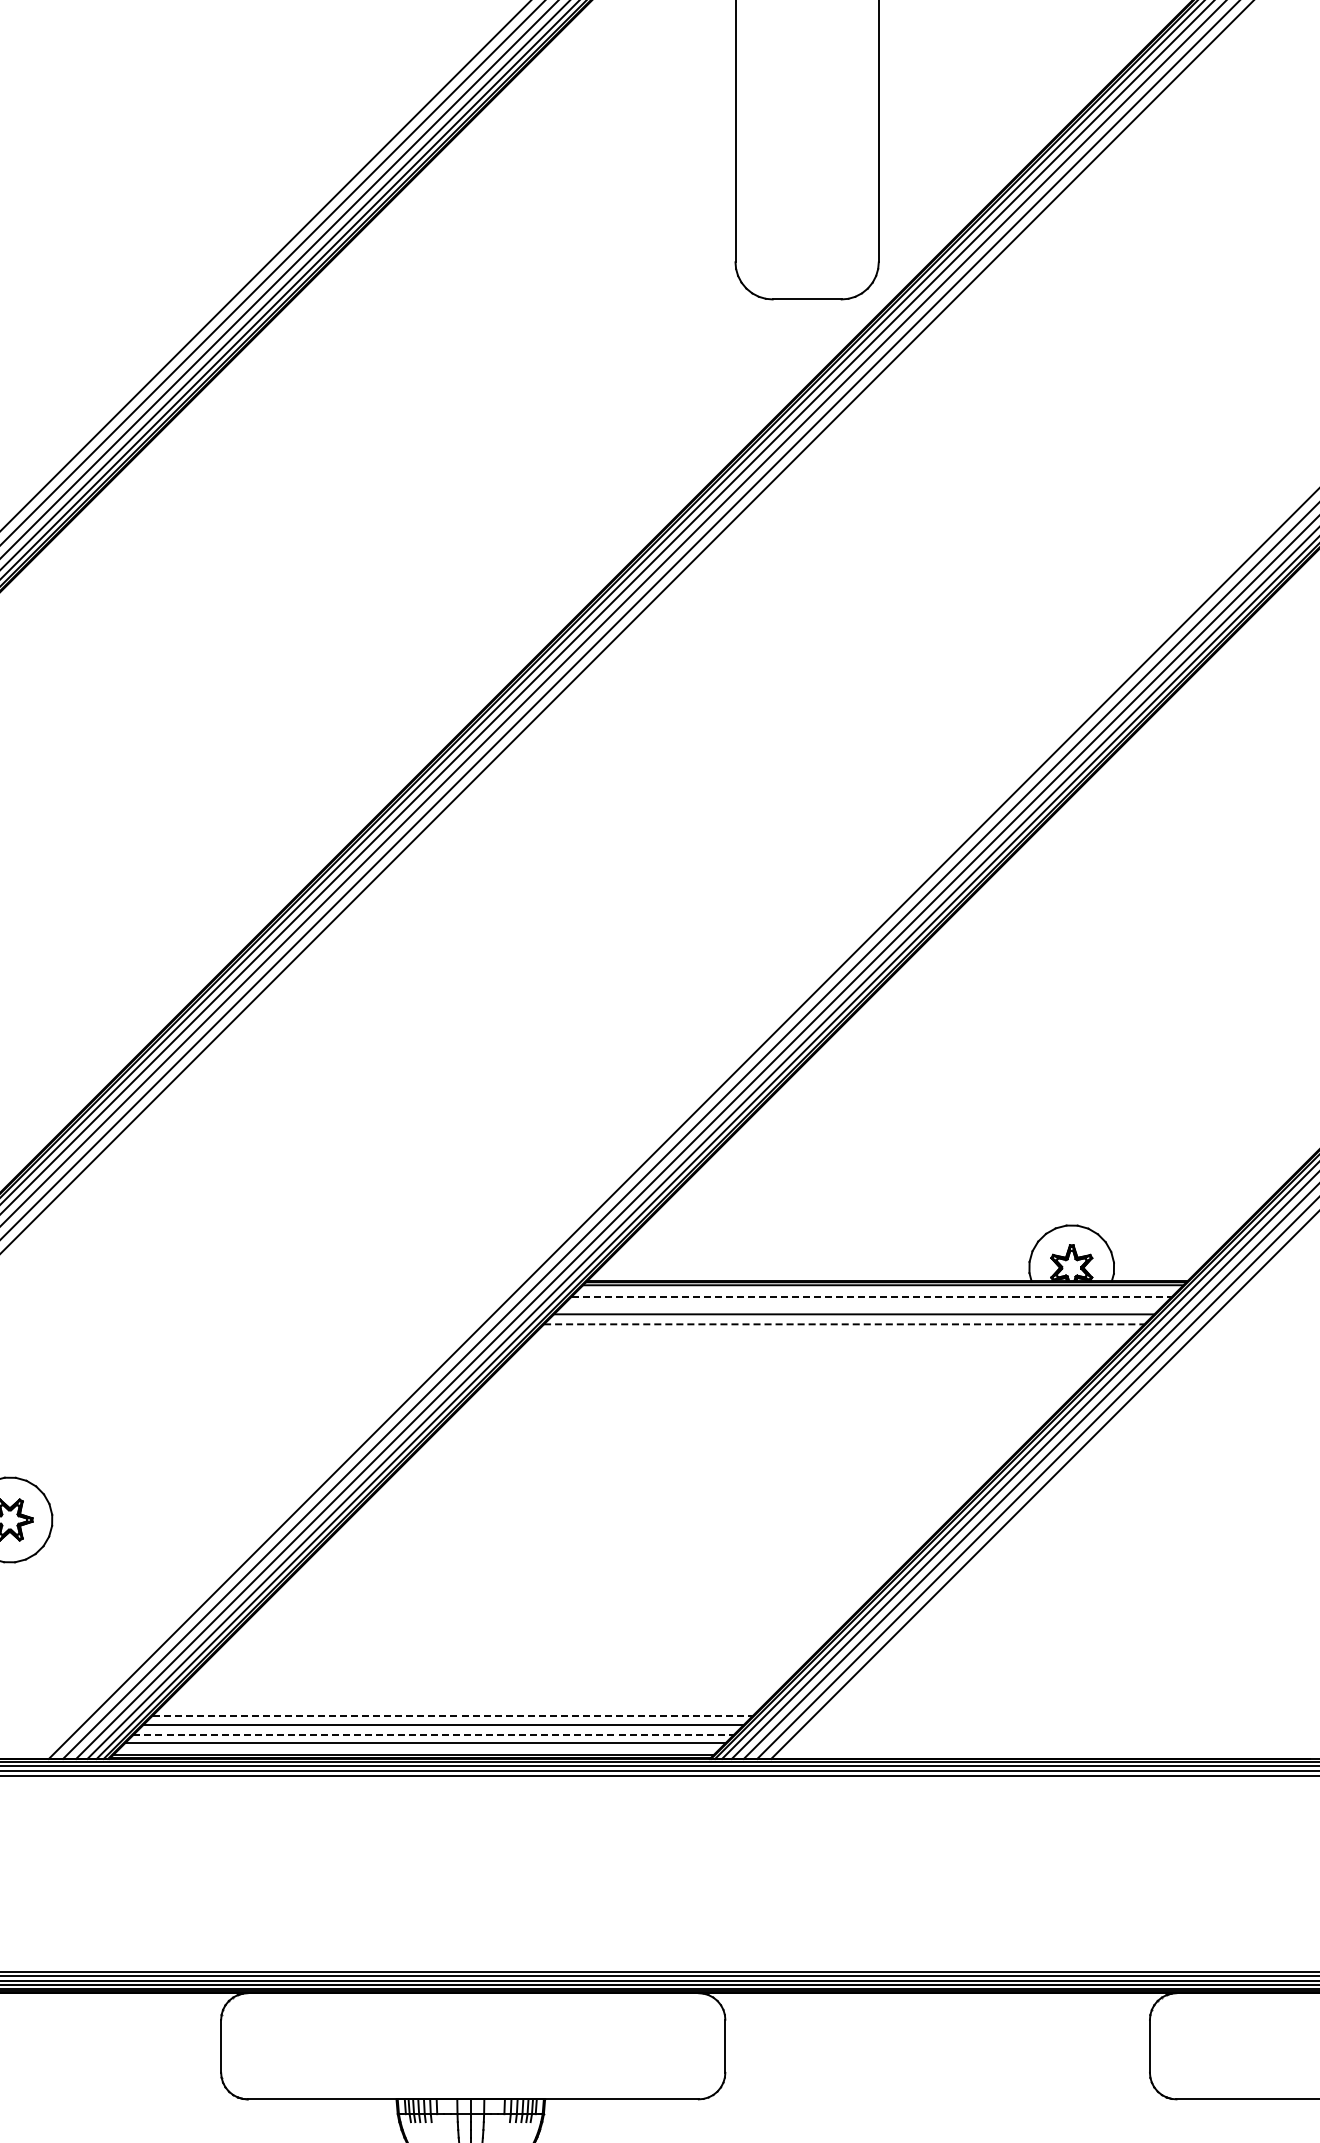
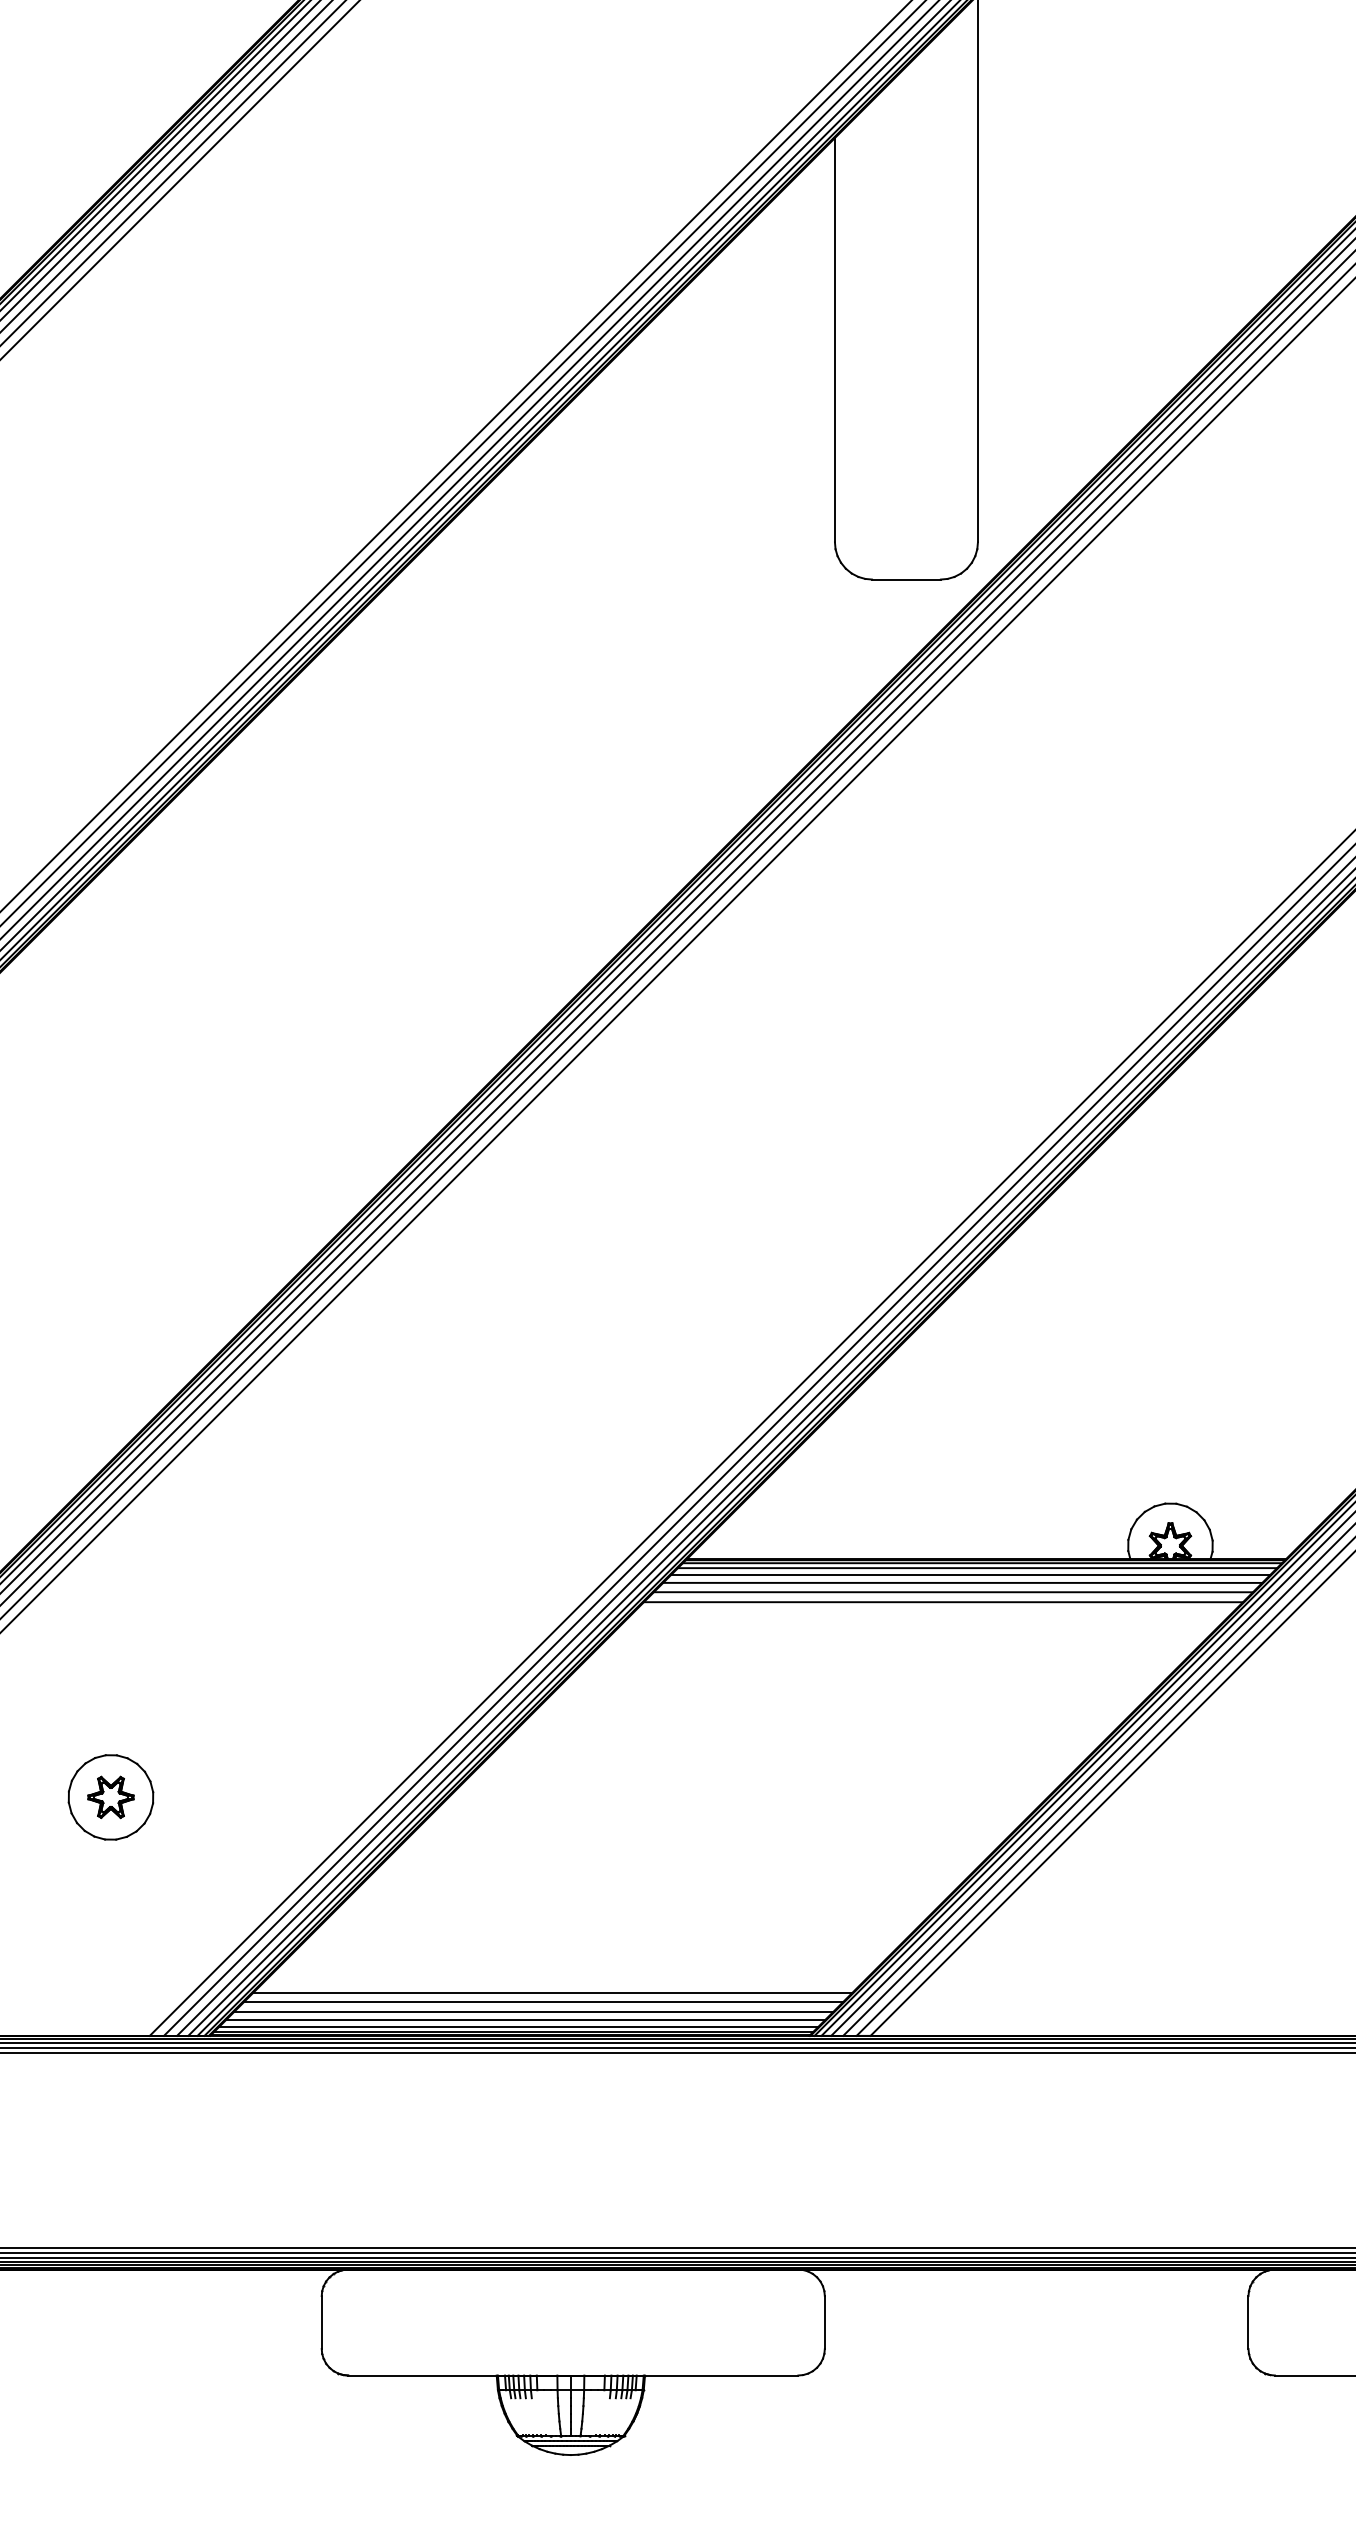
line: (878, 1290) -> (977, 1568), added
line: (871, 1296) -> (970, 1574), dashed -> solid
line: (863, 1304) -> (962, 1582), added
line: (844, 1324) -> (943, 1602), dashed -> solid
line: (453, 1715) -> (553, 1992), dashed -> solid
line: (433, 1734) -> (533, 2011), dashed -> solid
line: (417, 1750) -> (517, 2027), added

